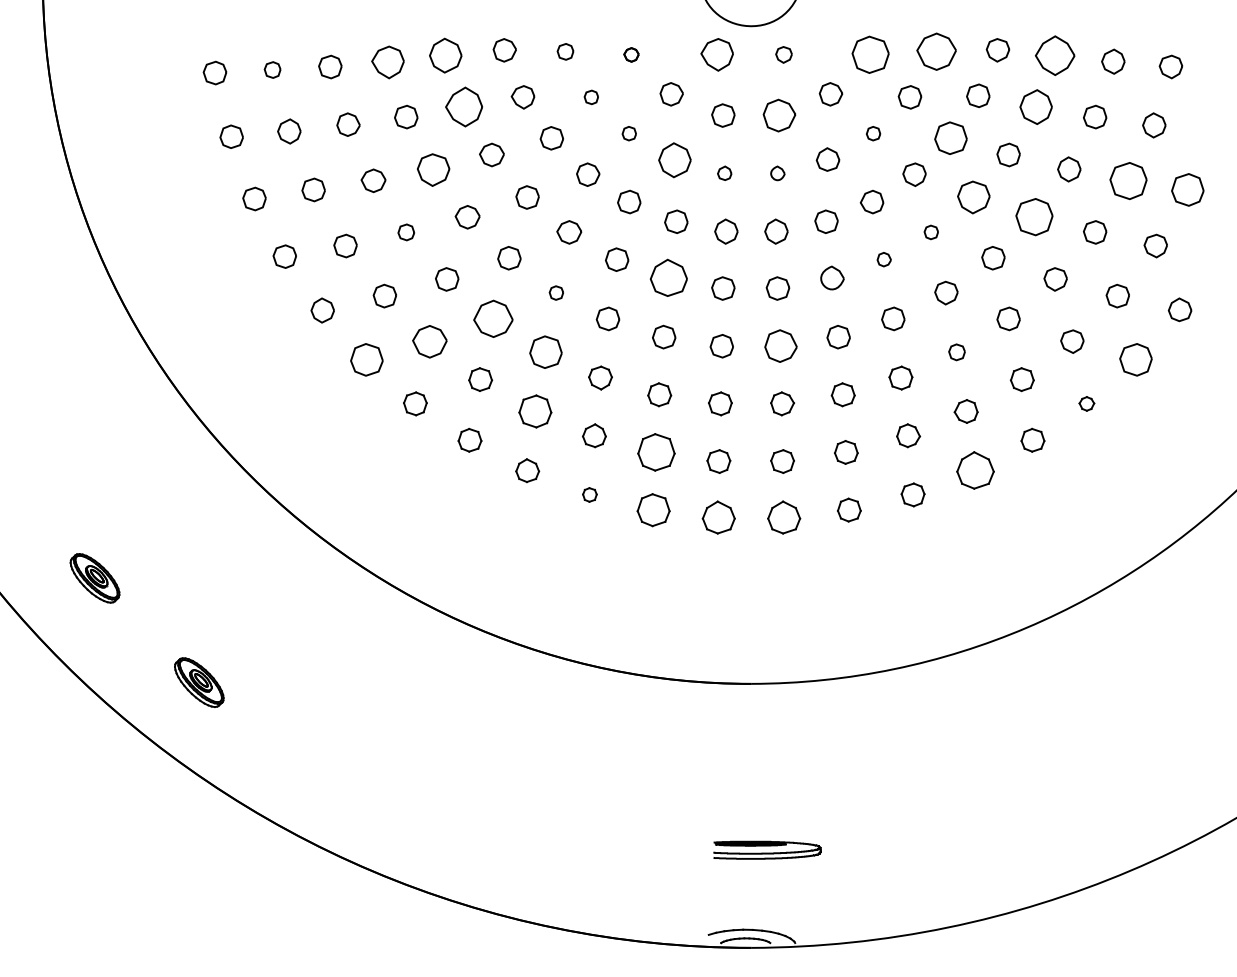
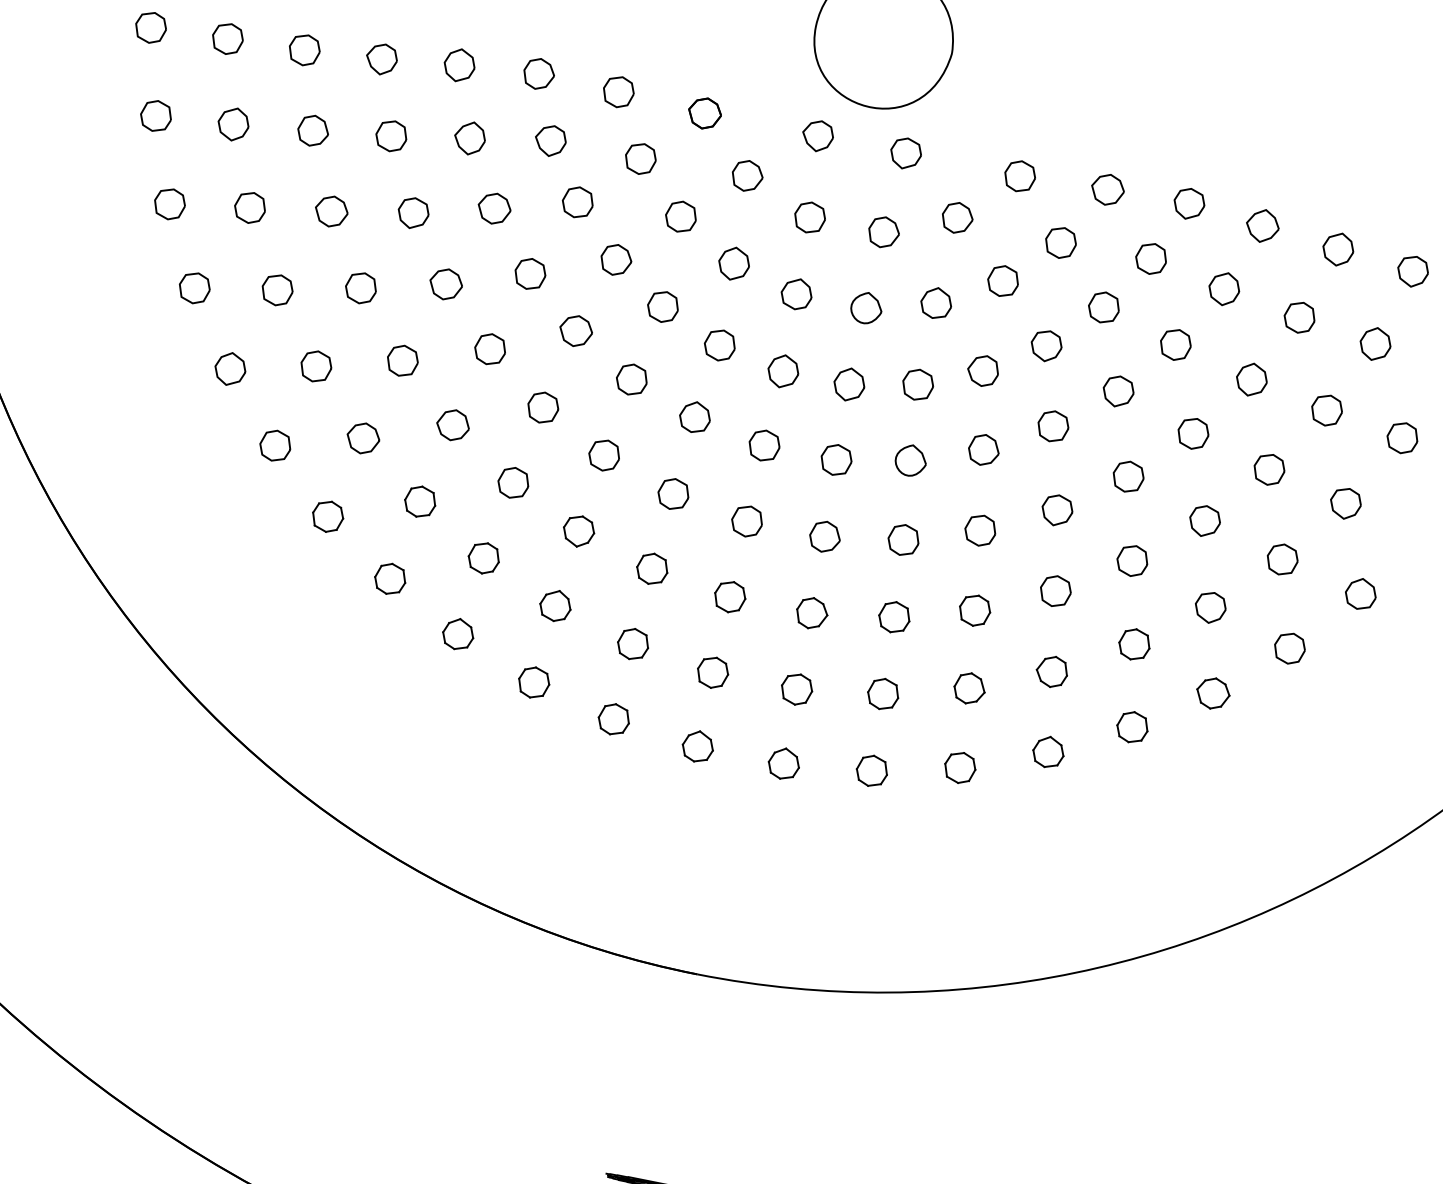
part: (565, 51) -> (618, 91), size x1.43
part: (936, 51) -> (1107, 189), size x0.62
part: (631, 54) -> (704, 112), size x1.67
part: (717, 54) -> (818, 135), size x0.71
part: (783, 54) -> (905, 152), size x1.43
part: (870, 54) -> (1020, 175), size x0.62
part: (445, 55) -> (459, 65), size x0.71
part: (1054, 55) -> (1262, 225), size x0.62
part: (387, 62) -> (381, 59), size x0.71
part: (272, 69) -> (227, 38), size x1.43
part: (591, 97) -> (640, 159), size x1.67
part: (463, 107) -> (469, 138), size x0.62
part: (1035, 107) -> (1223, 289), size x0.71
part: (779, 115) -> (883, 232), size x0.71
part: (629, 133) -> (681, 216), size x1.67
part: (873, 133) -> (1003, 280), size x1.67
part: (950, 138) -> (1103, 307), size x0.71
part: (674, 160) -> (733, 264), size x0.71
part: (433, 170) -> (413, 213), size x0.71
part: (724, 173) -> (796, 294), size x1.67
part: (777, 173) -> (866, 308), size x1.67
part: (1128, 180) -> (1326, 409), size x0.62
part: (1187, 189) -> (1402, 437), size x0.71
part: (973, 197) -> (1118, 391), size x0.71
part: (1034, 217) -> (1193, 434), size x0.62
part: (406, 232) -> (361, 288), size x1.43
part: (931, 232) -> (1053, 426), size x1.67
part: (884, 259) -> (984, 449), size x1.67
part: (668, 277) -> (694, 416), size x0.62
part: (556, 292) -> (543, 406), size x1.67
part: (493, 318) -> (453, 424), size x0.62
part: (429, 341) -> (362, 438), size x0.71
part: (780, 346) -> (824, 537), size x0.71
part: (545, 352) -> (513, 483), size x0.71
part: (956, 352) -> (1054, 591), size x1.43
part: (366, 359) -> (275, 445), size x0.71
part: (1136, 359) -> (1290, 648), size x0.71
part: (1086, 403) -> (1212, 692), size x1.67
part: (534, 411) -> (482, 558), size x0.71
part: (656, 452) -> (633, 644), size x0.62
part: (974, 470) -> (1047, 751), size x0.62
part: (589, 494) -> (533, 681), size x1.67
part: (653, 509) -> (614, 718), size x0.71
part: (718, 517) -> (697, 746), size x0.71
part: (783, 517) -> (783, 763), size x0.71

